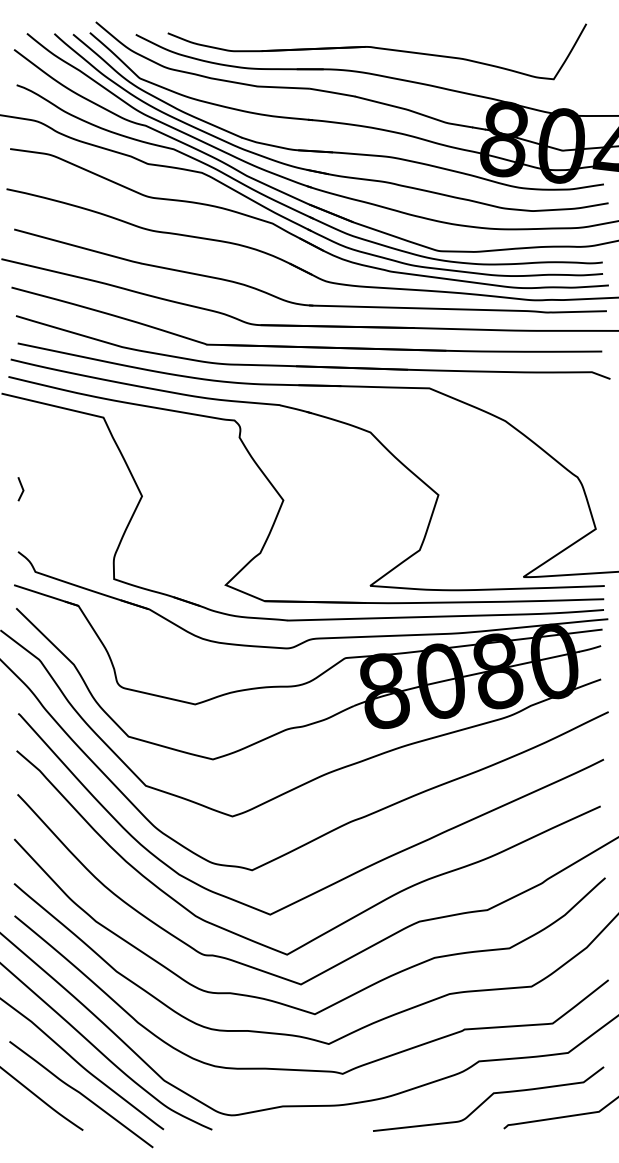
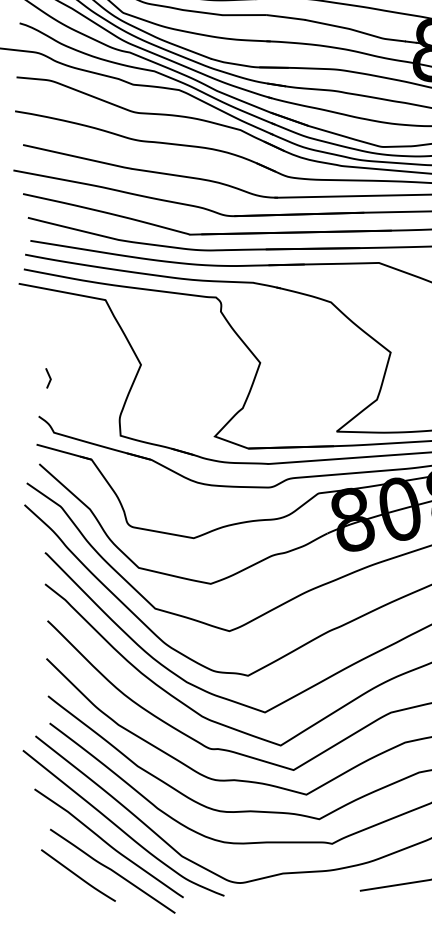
line: (21, 488) -> (49, 377), moved

